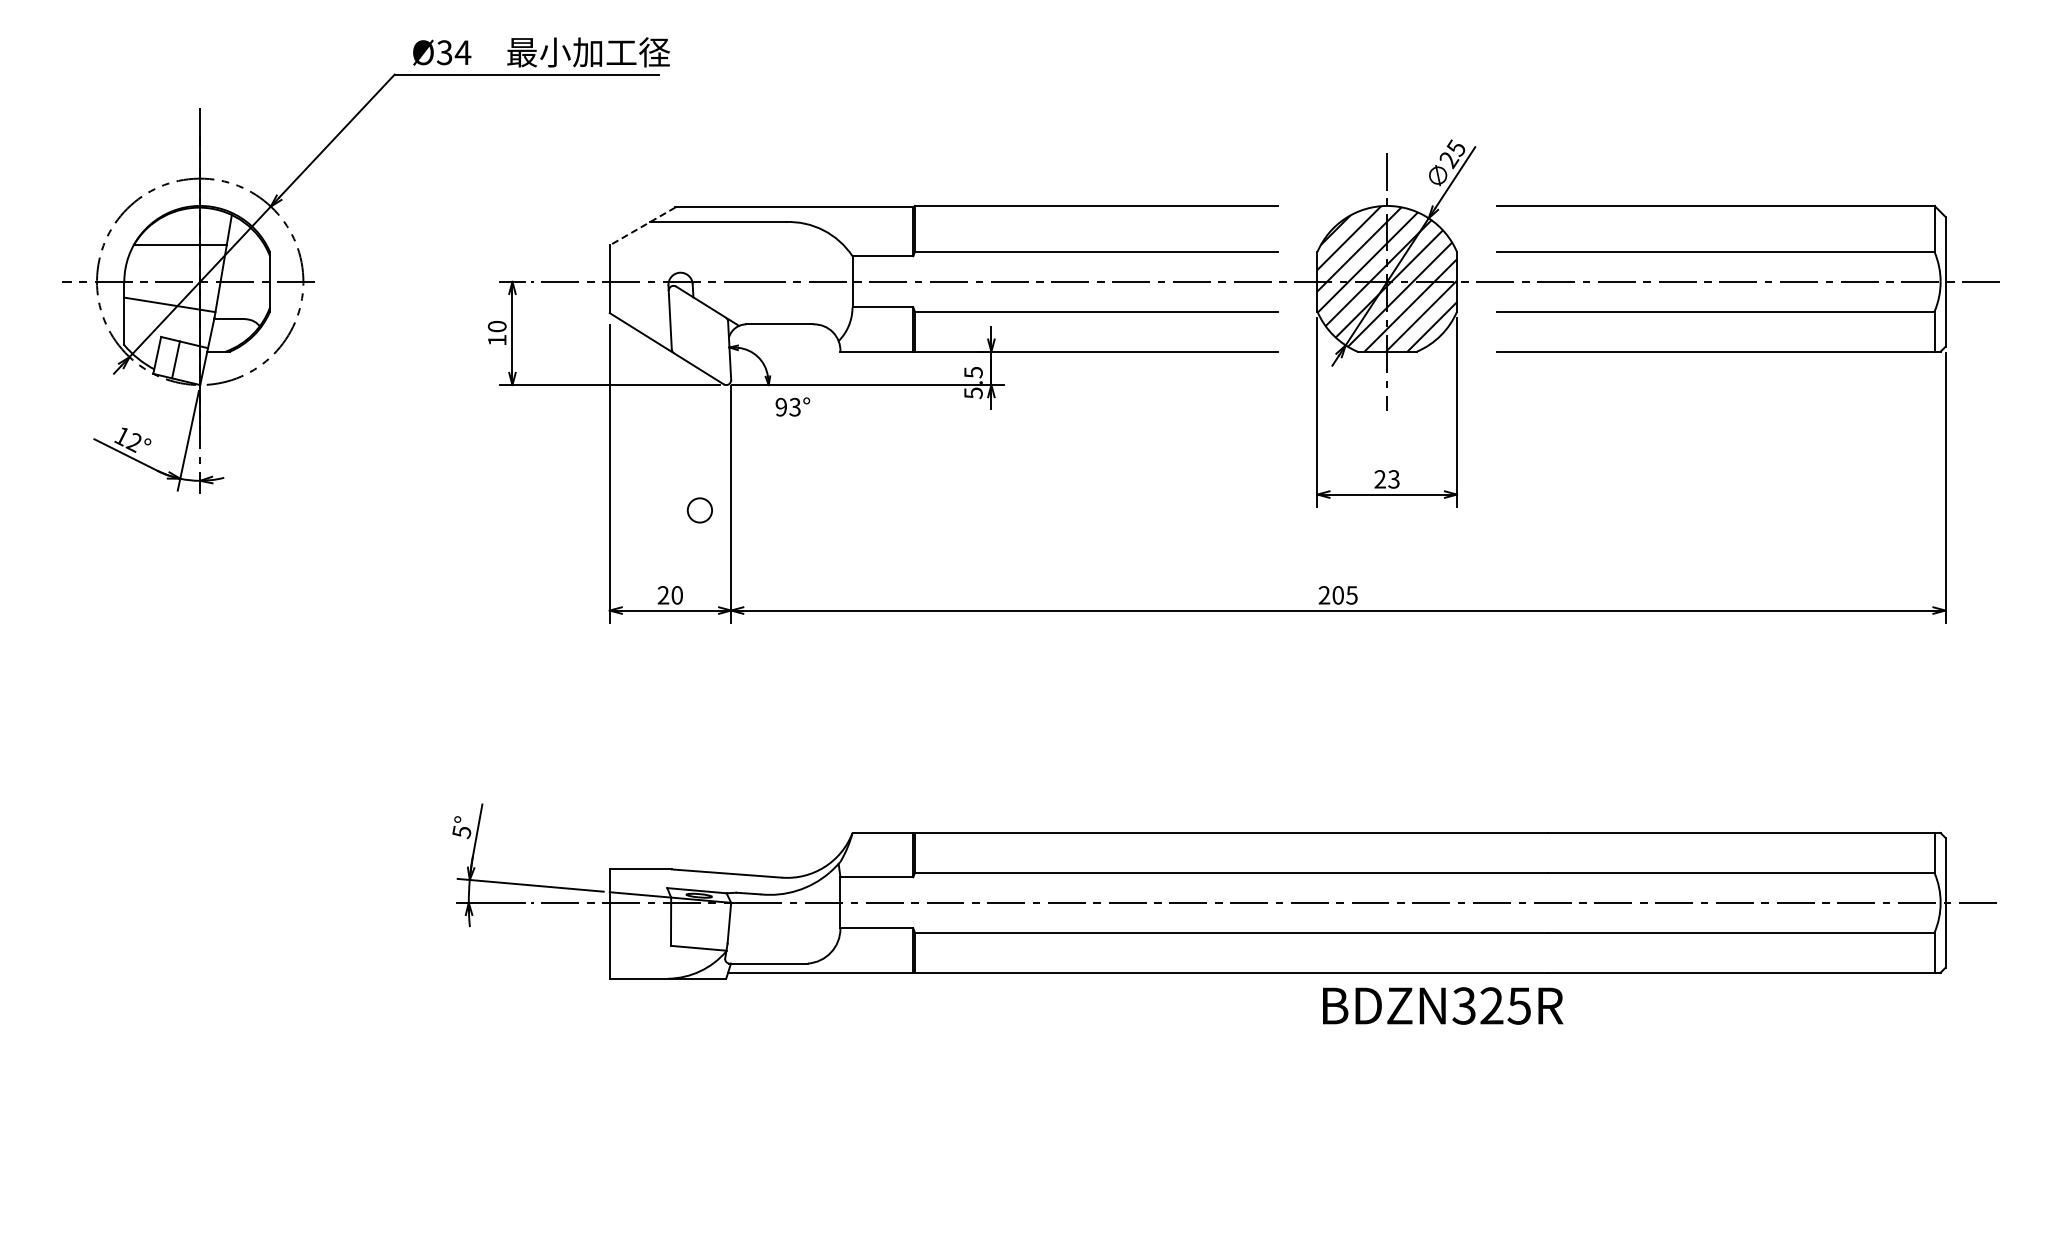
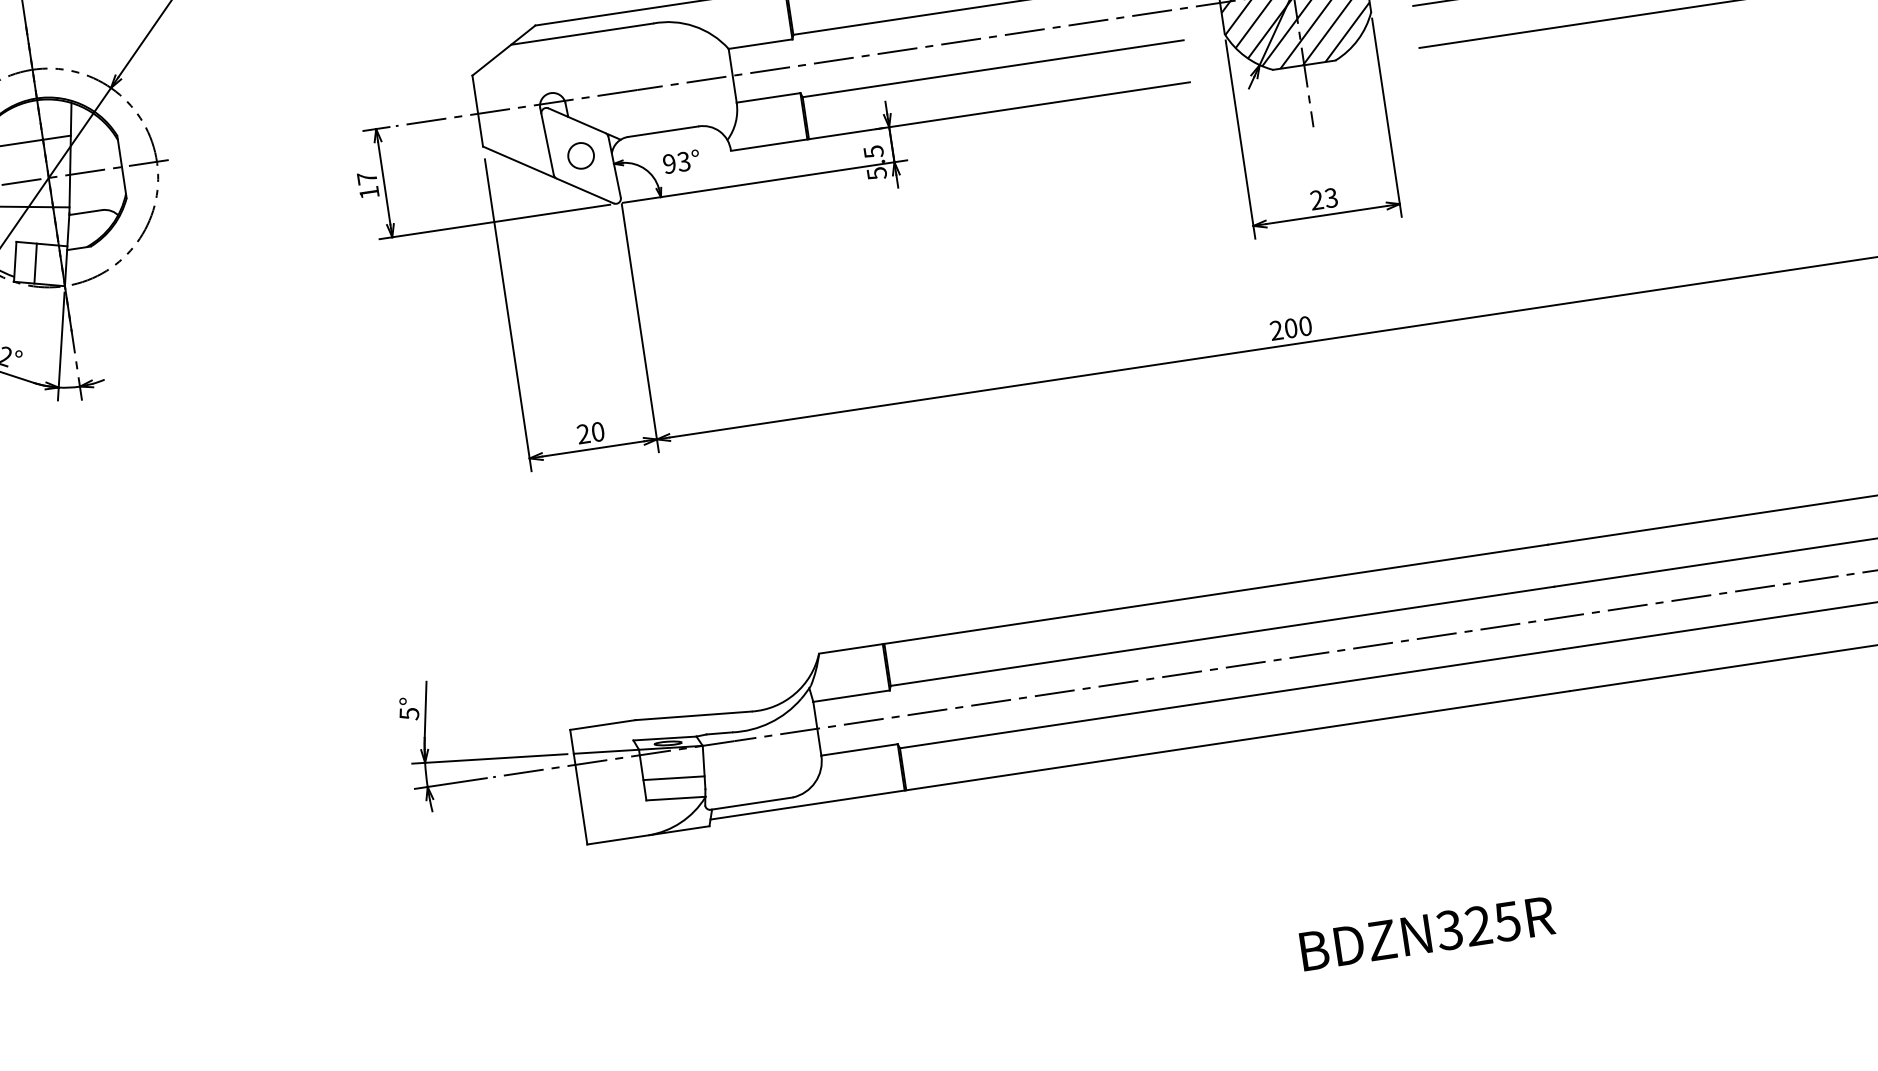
line: (642, 226) -> (503, 50), dashed -> solid
text: (496, 326) -> (366, 178), 10 -> 17
text: (792, 406) -> (681, 161), moved
circle: (699, 510) -> (580, 156), moved
text: (1351, 595) -> (1304, 326), 205 -> 200
line: (699, 928) -> (673, 777), added
text: (1443, 1005) -> (1427, 932), moved

